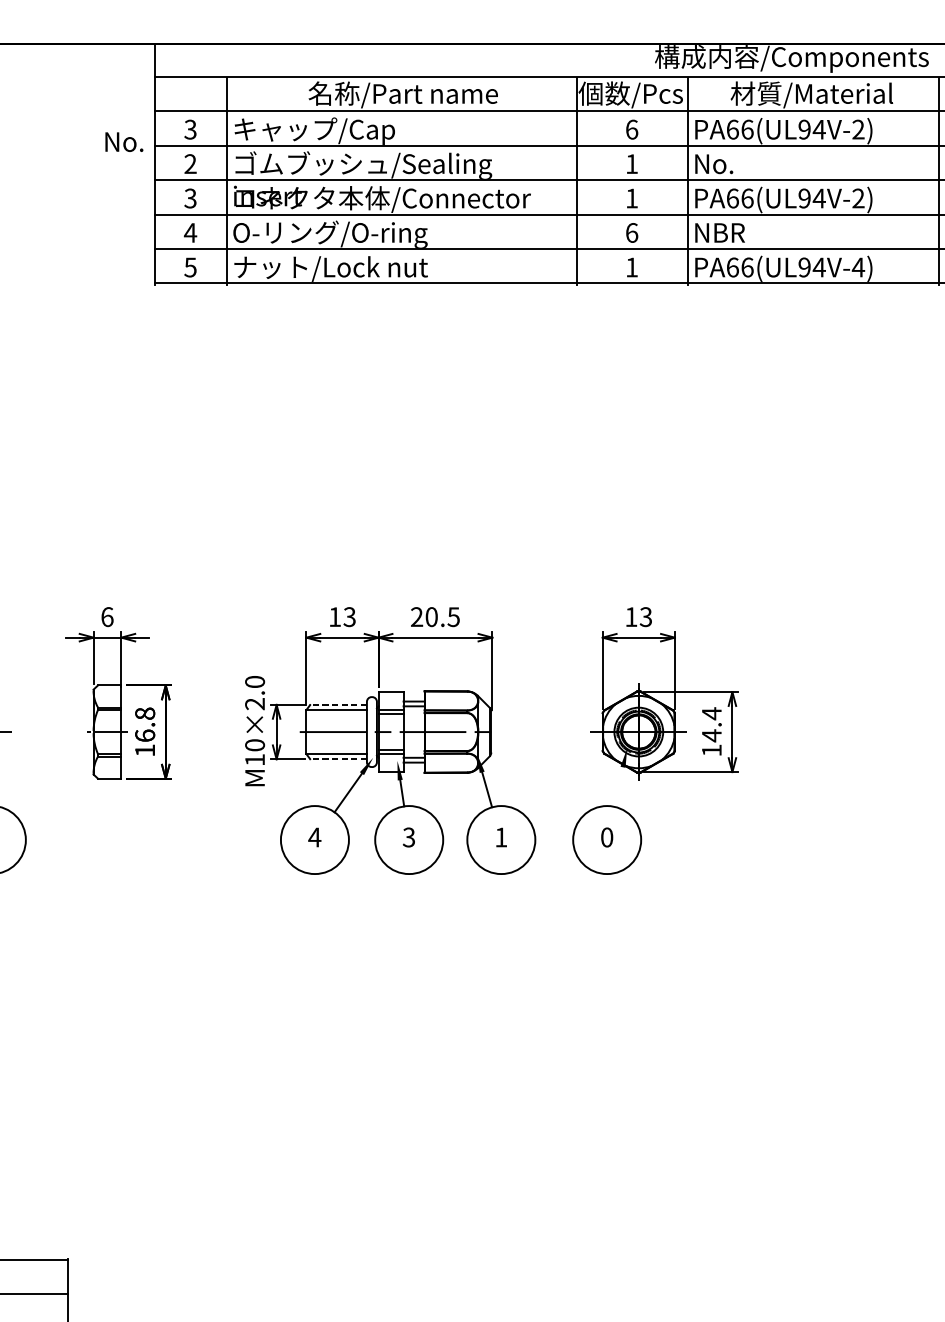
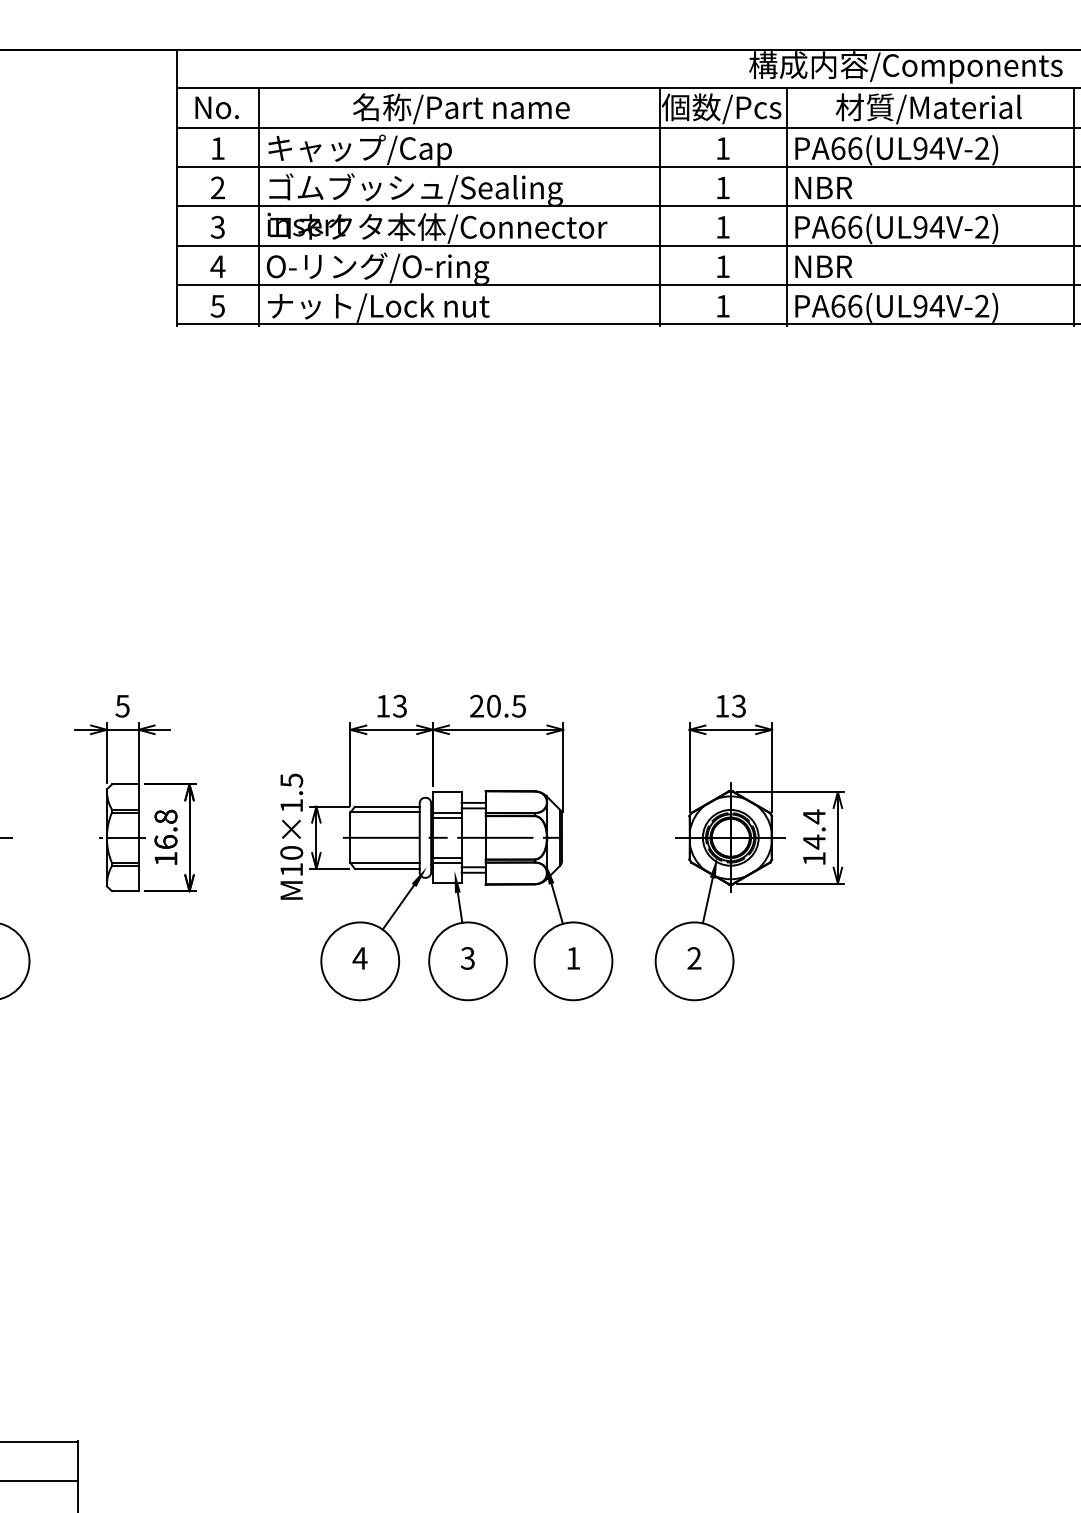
text: (190, 129) -> (217, 148), 3 -> 1
text: (632, 129) -> (723, 148), 6 -> 1
text: (123, 141) -> (216, 107), moved
text: (728, 163) -> (833, 187), No. -> NBR
text: (632, 232) -> (723, 266), 6 -> 1
text: (857, 266) -> (981, 305), PA66(UL94V-4) -> PA66(UL94V-2)
text: (107, 616) -> (122, 705), 6 -> 5
text: (254, 692) -> (291, 792), M10×2.0 -> M10×1.5
line: (337, 704) -> (386, 806), dashed -> solid
line: (337, 758) -> (386, 868), dashed -> solid
line: (618, 786) -> (707, 900), added
text: (607, 837) -> (694, 958), 0 -> 2

